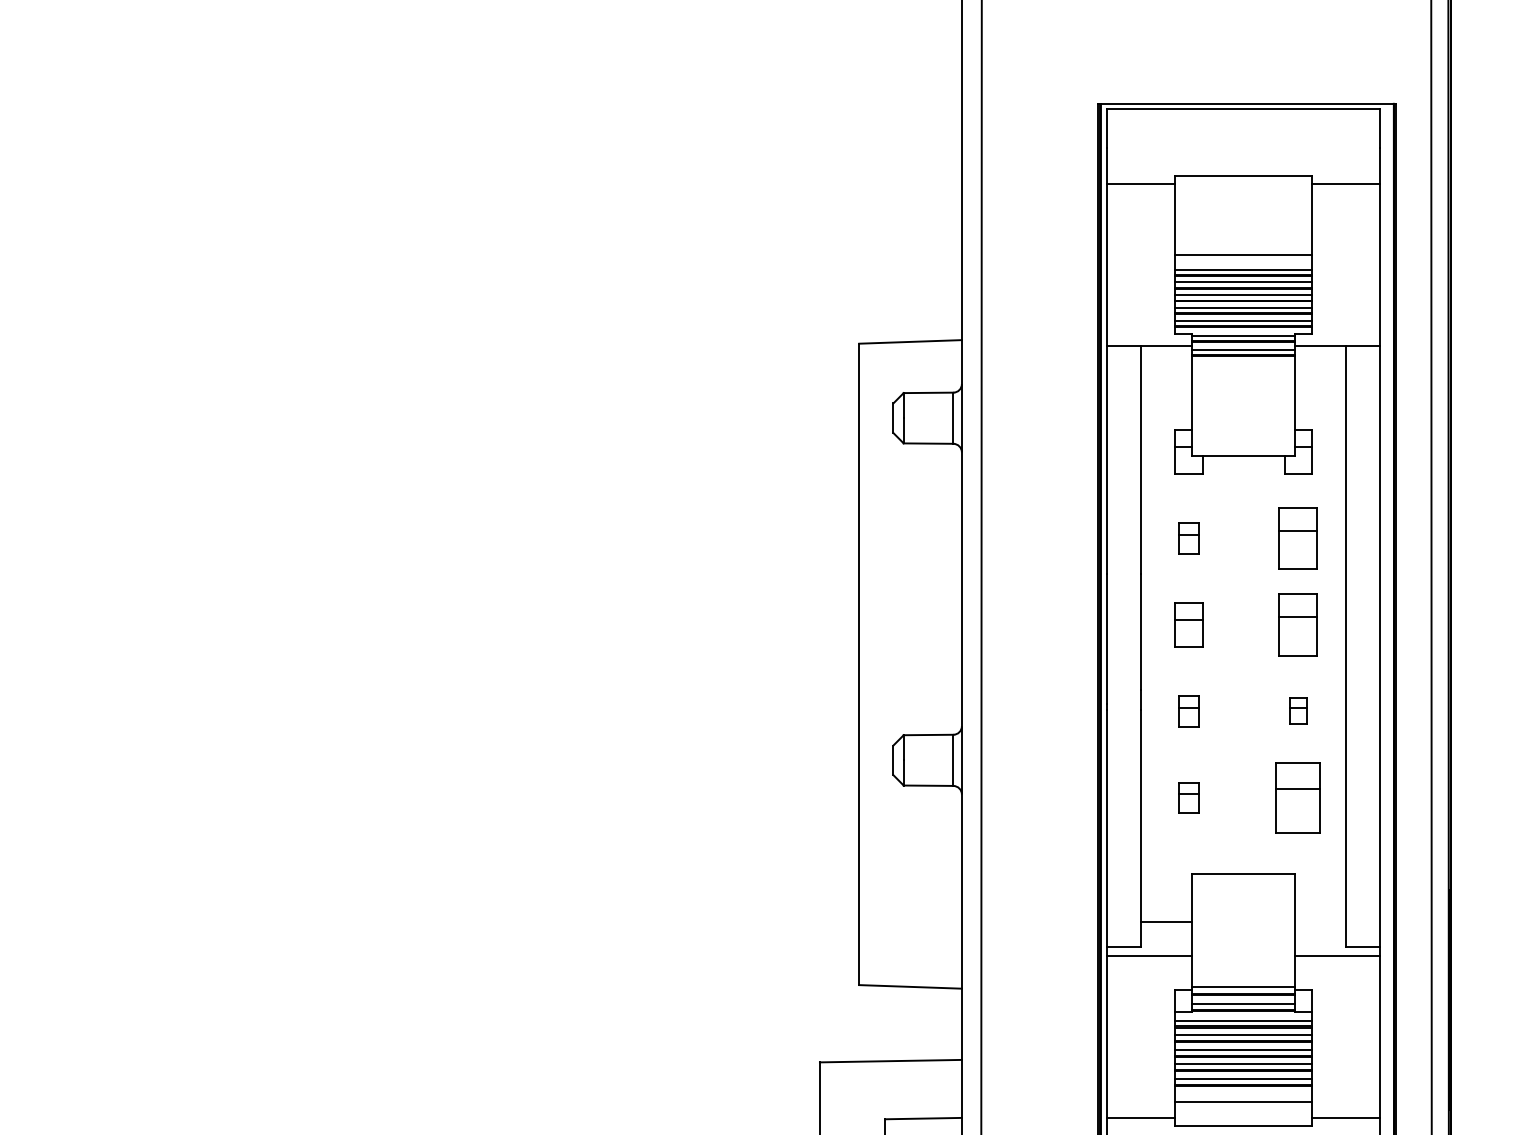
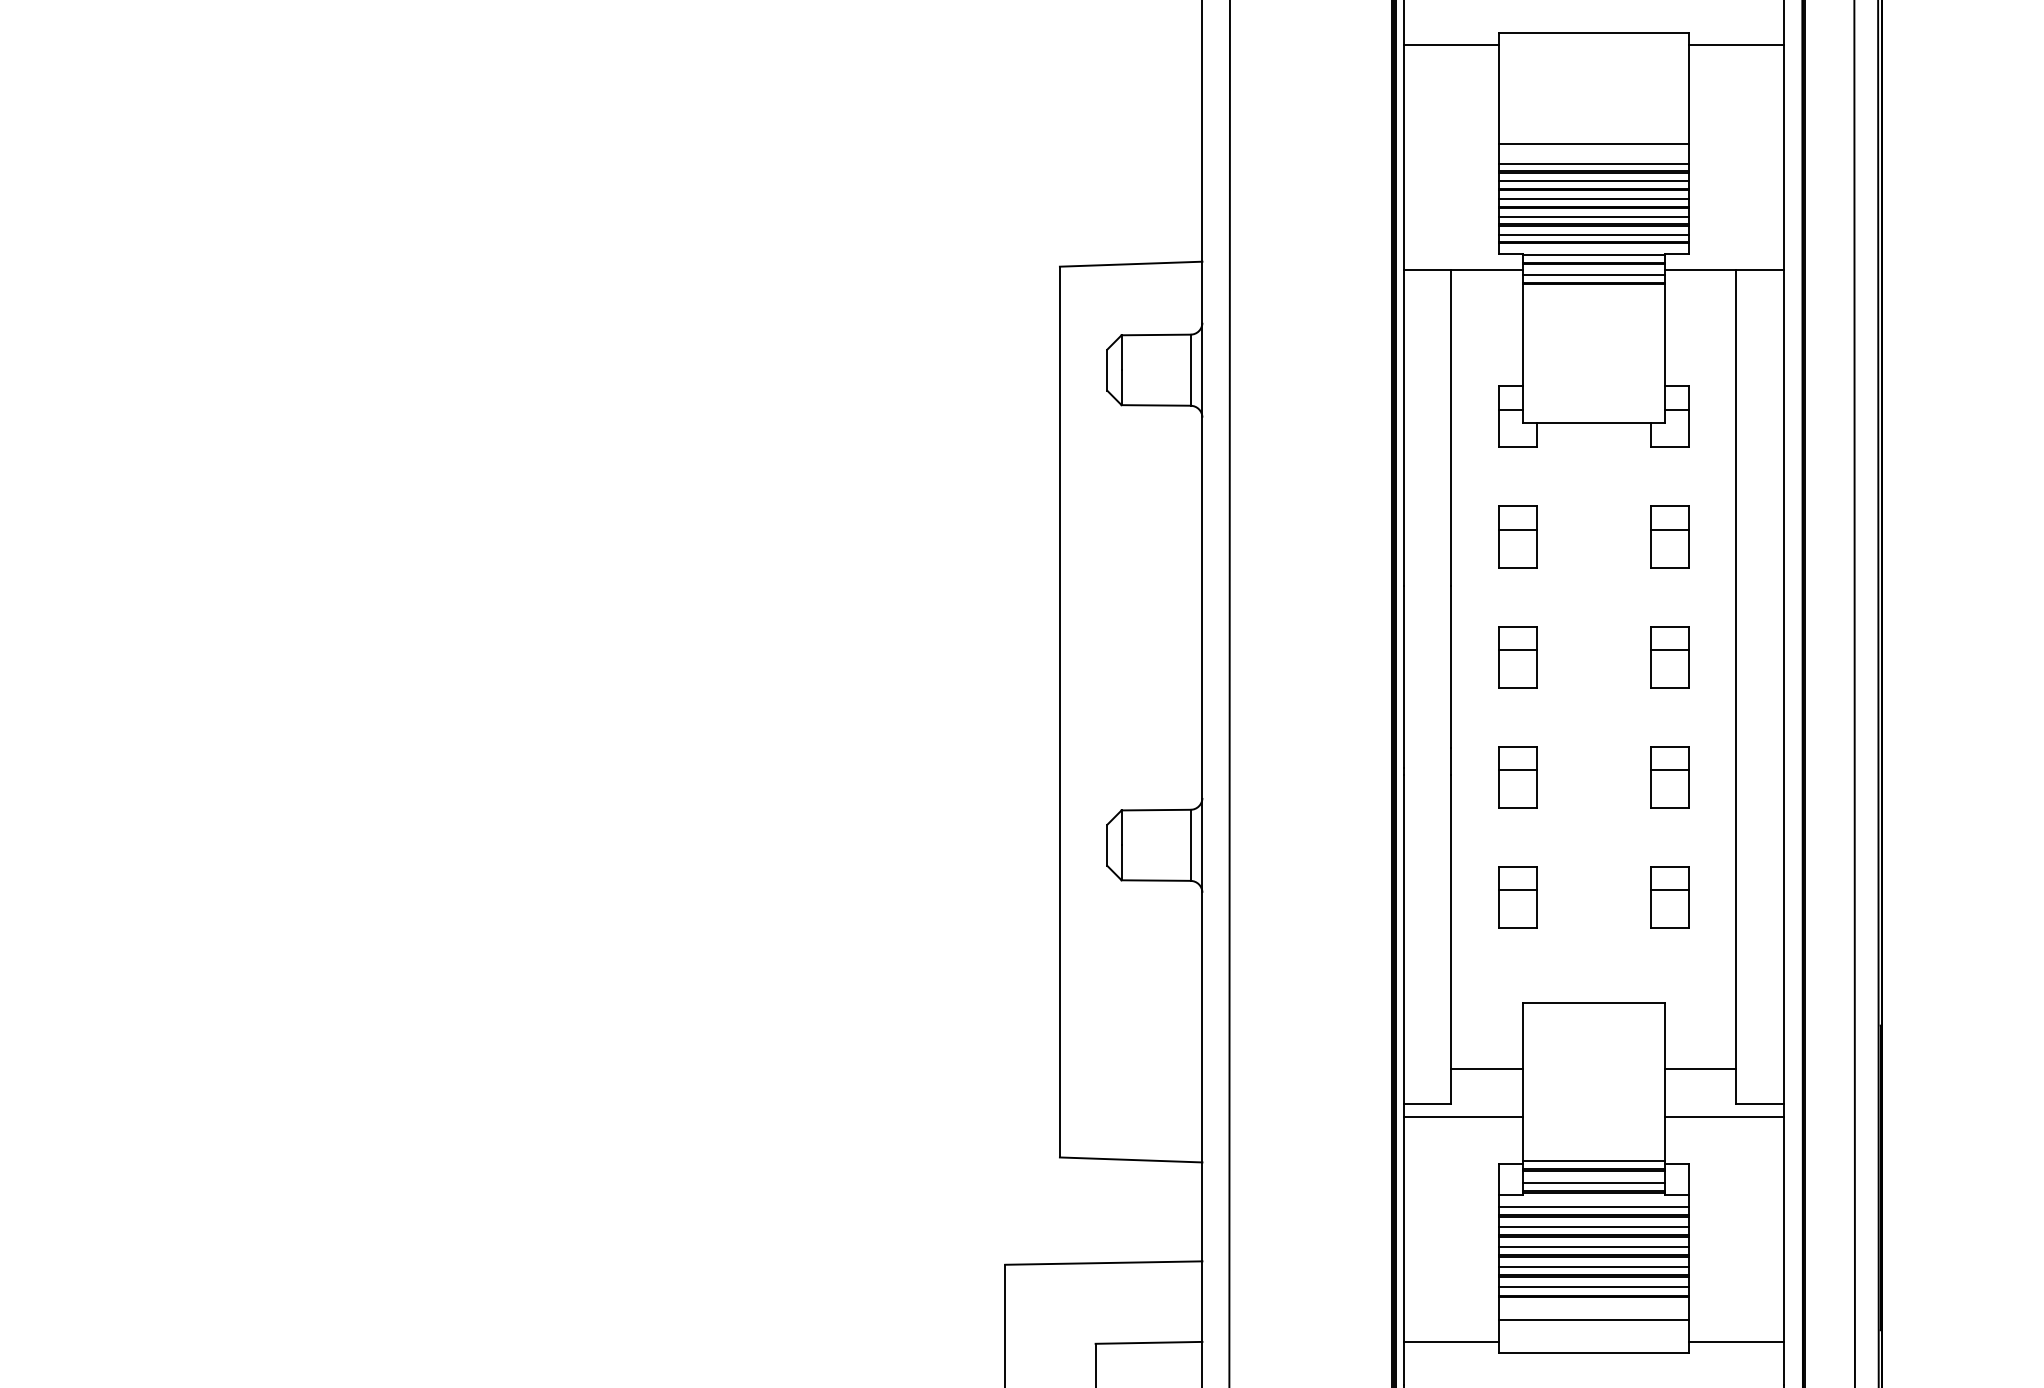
part: (1188, 537) -> (1517, 535), size x1.43
part: (1298, 537) -> (1669, 535), size x0.71
part: (1298, 624) -> (1669, 656), size x0.71
part: (1188, 710) -> (1517, 776), size x1.43
part: (1298, 710) -> (1669, 776), size x1.67
part: (1188, 797) -> (1517, 896), size x1.43
part: (1298, 797) -> (1669, 896), size x0.62
line: (1320, 921) -> (1700, 1069), added

